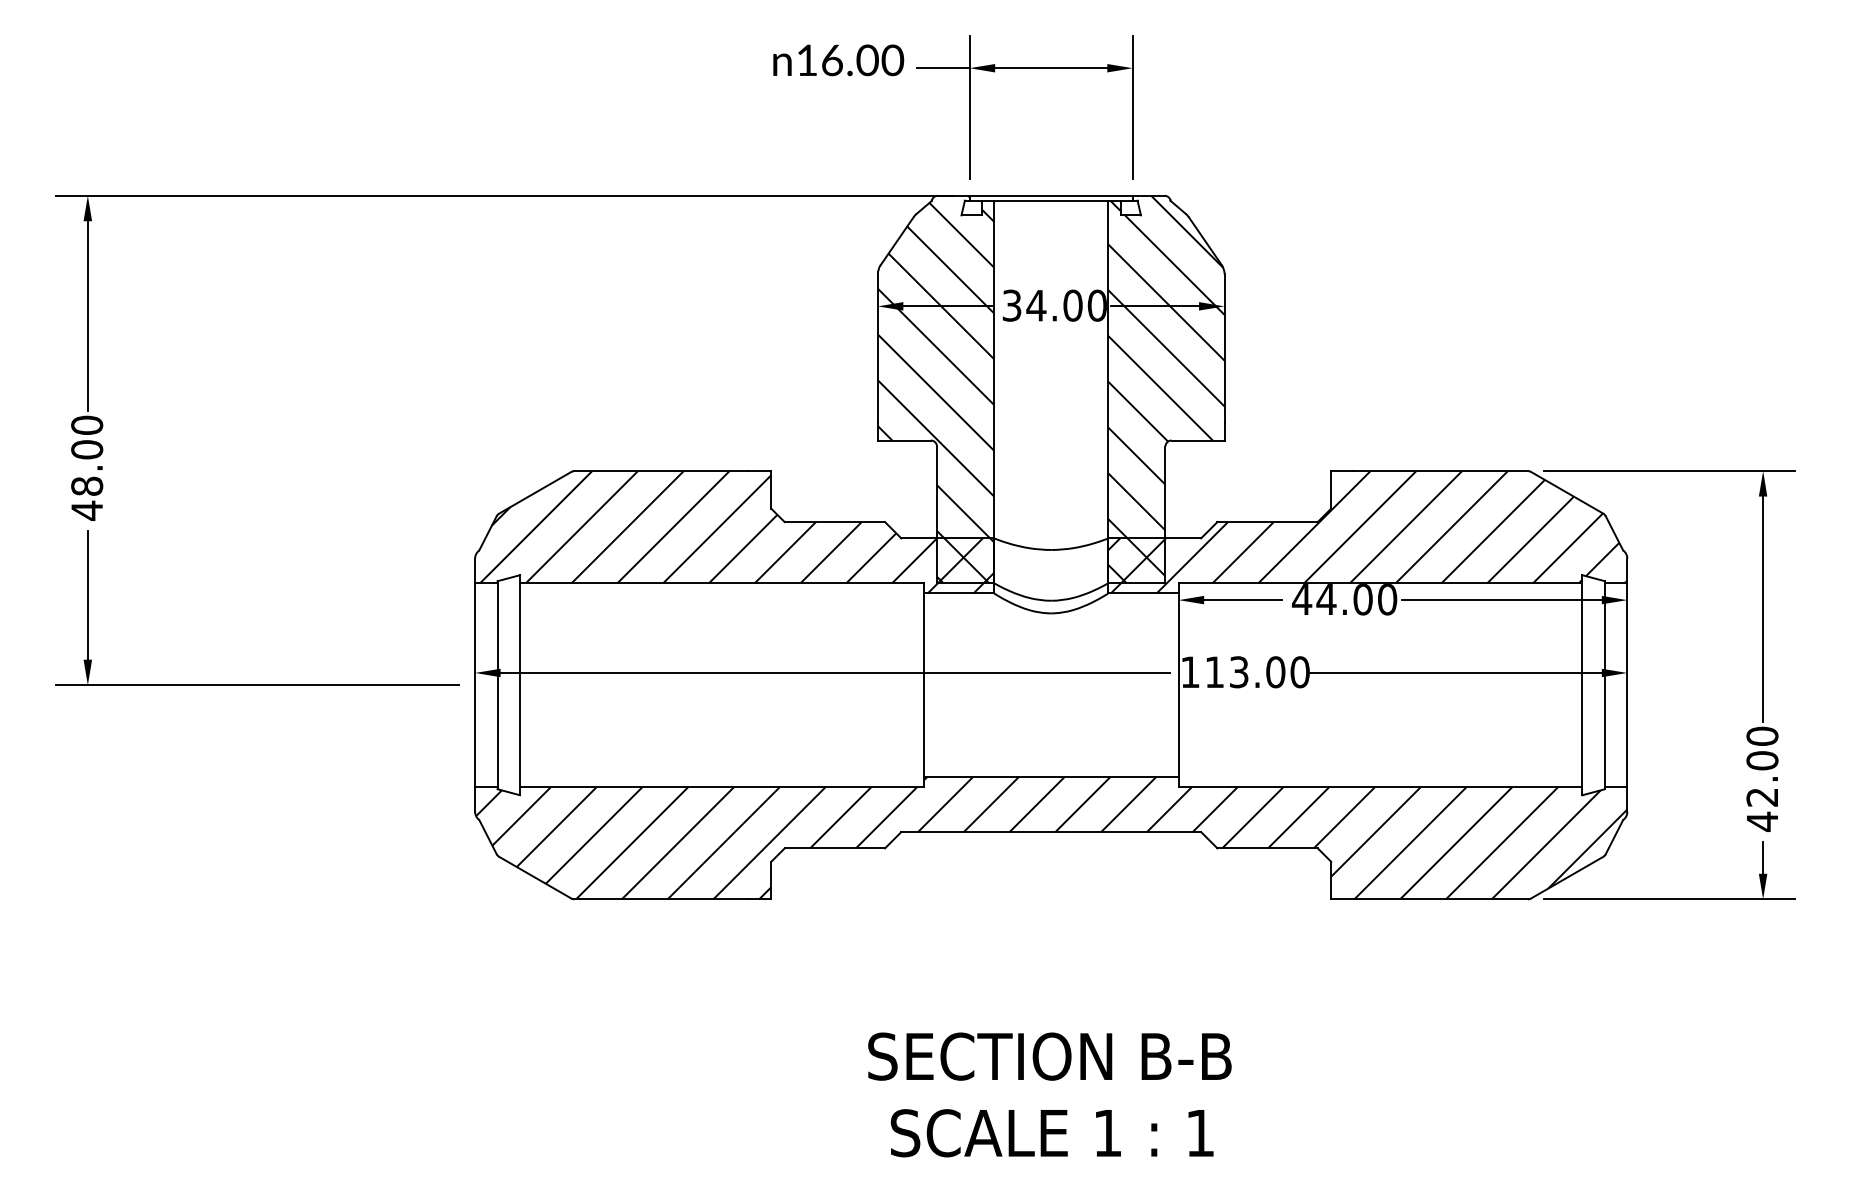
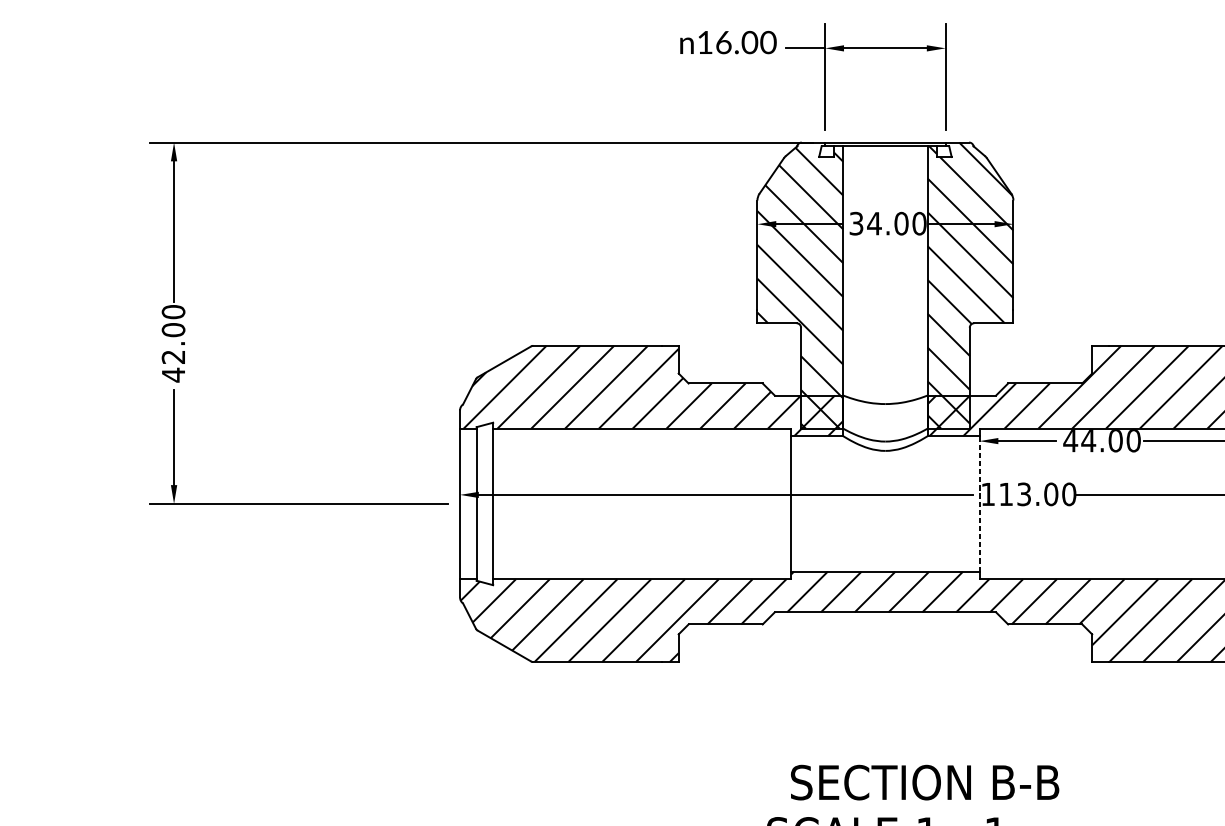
text: (87, 485) -> (173, 356), 48.00 -> 42.00
line: (1178, 685) -> (979, 504), solid -> dashed
text: (1049, 1056) -> (924, 782), moved

